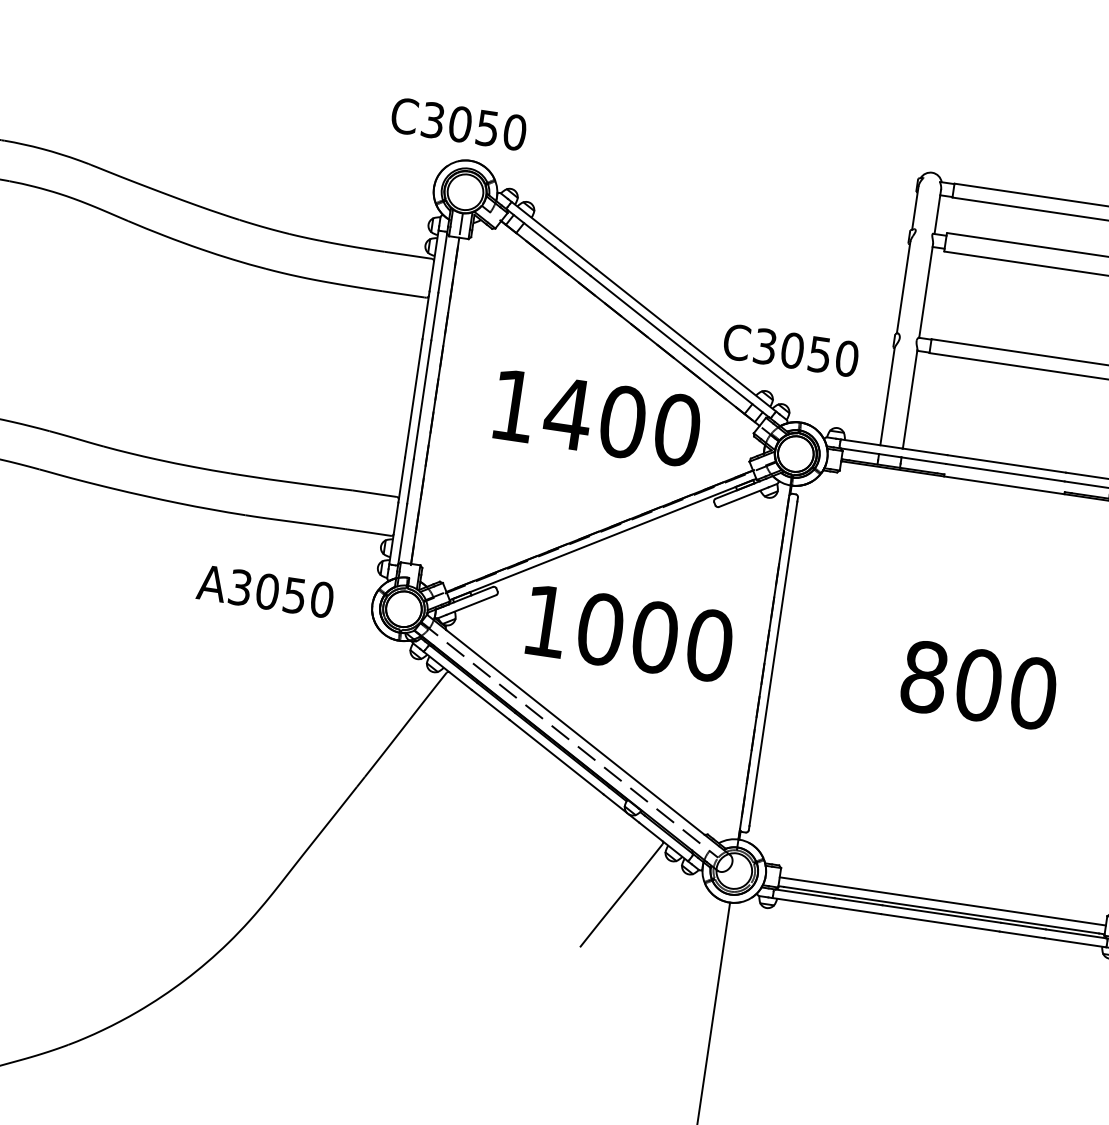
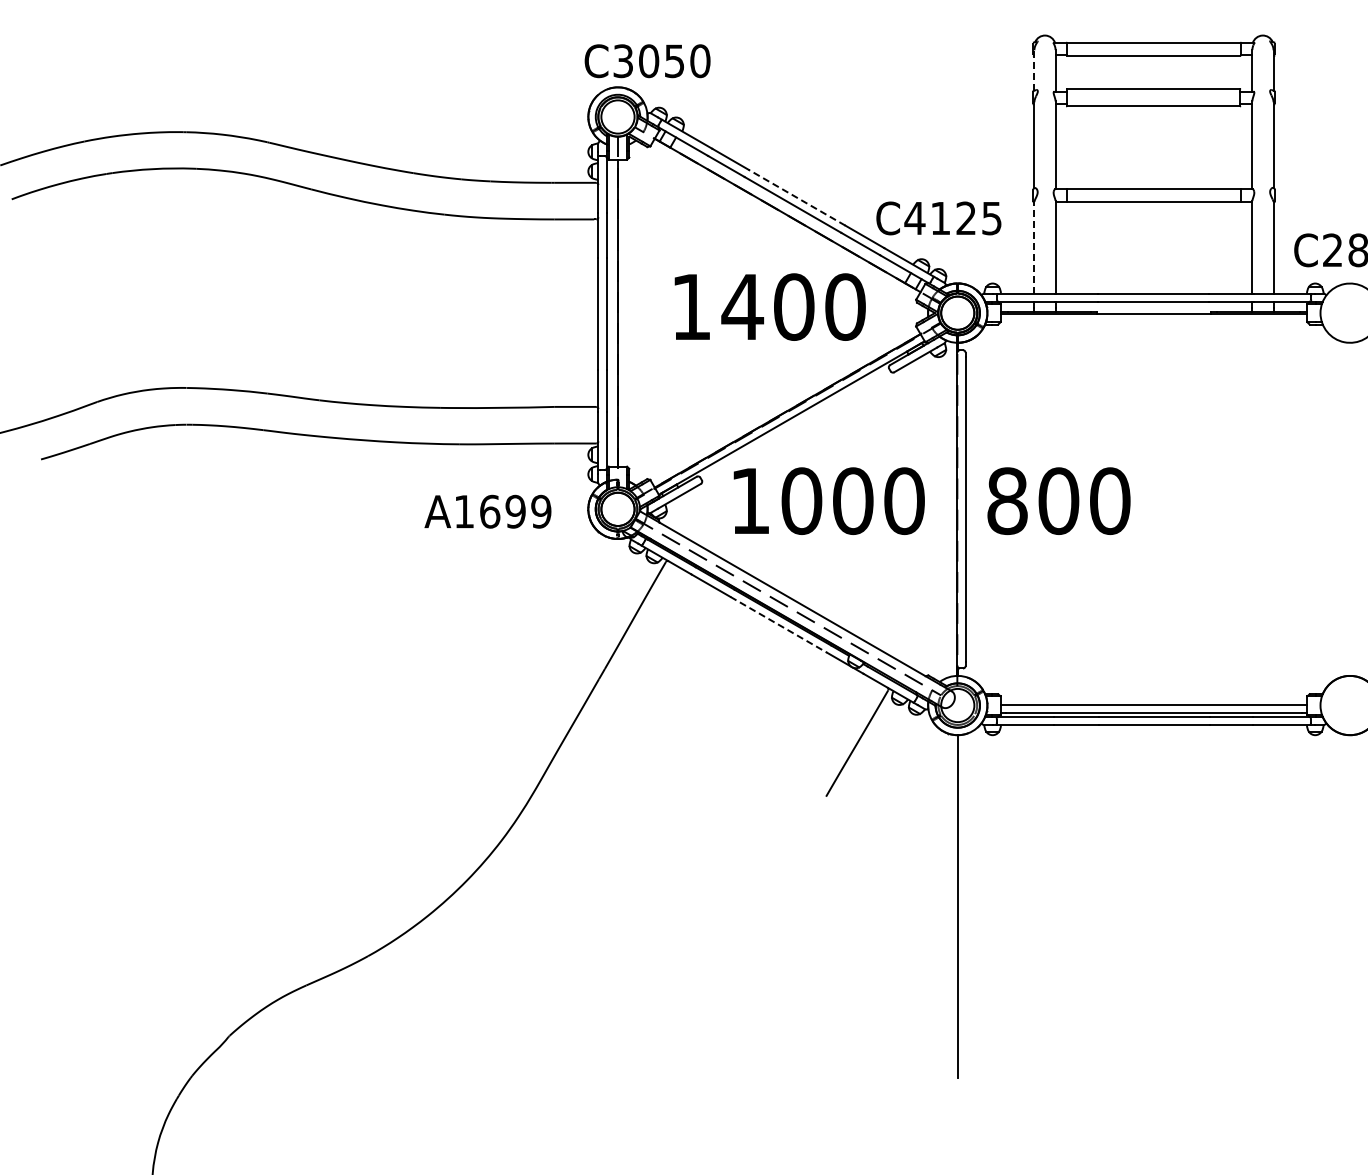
text: (458, 124) -> (647, 61), moved
line: (915, 208) -> (1034, 70), solid -> dashed
line: (643, 305) -> (797, 197), solid -> dashed
text: (806, 352) -> (953, 218), C3050 -> C4125
line: (887, 396) -> (1034, 247), solid -> dashed
text: (280, 593) -> (502, 511), A3050 -> A1699
text: (978, 684) -> (1058, 500), moved
line: (556, 756) -> (778, 624), solid -> dashed

